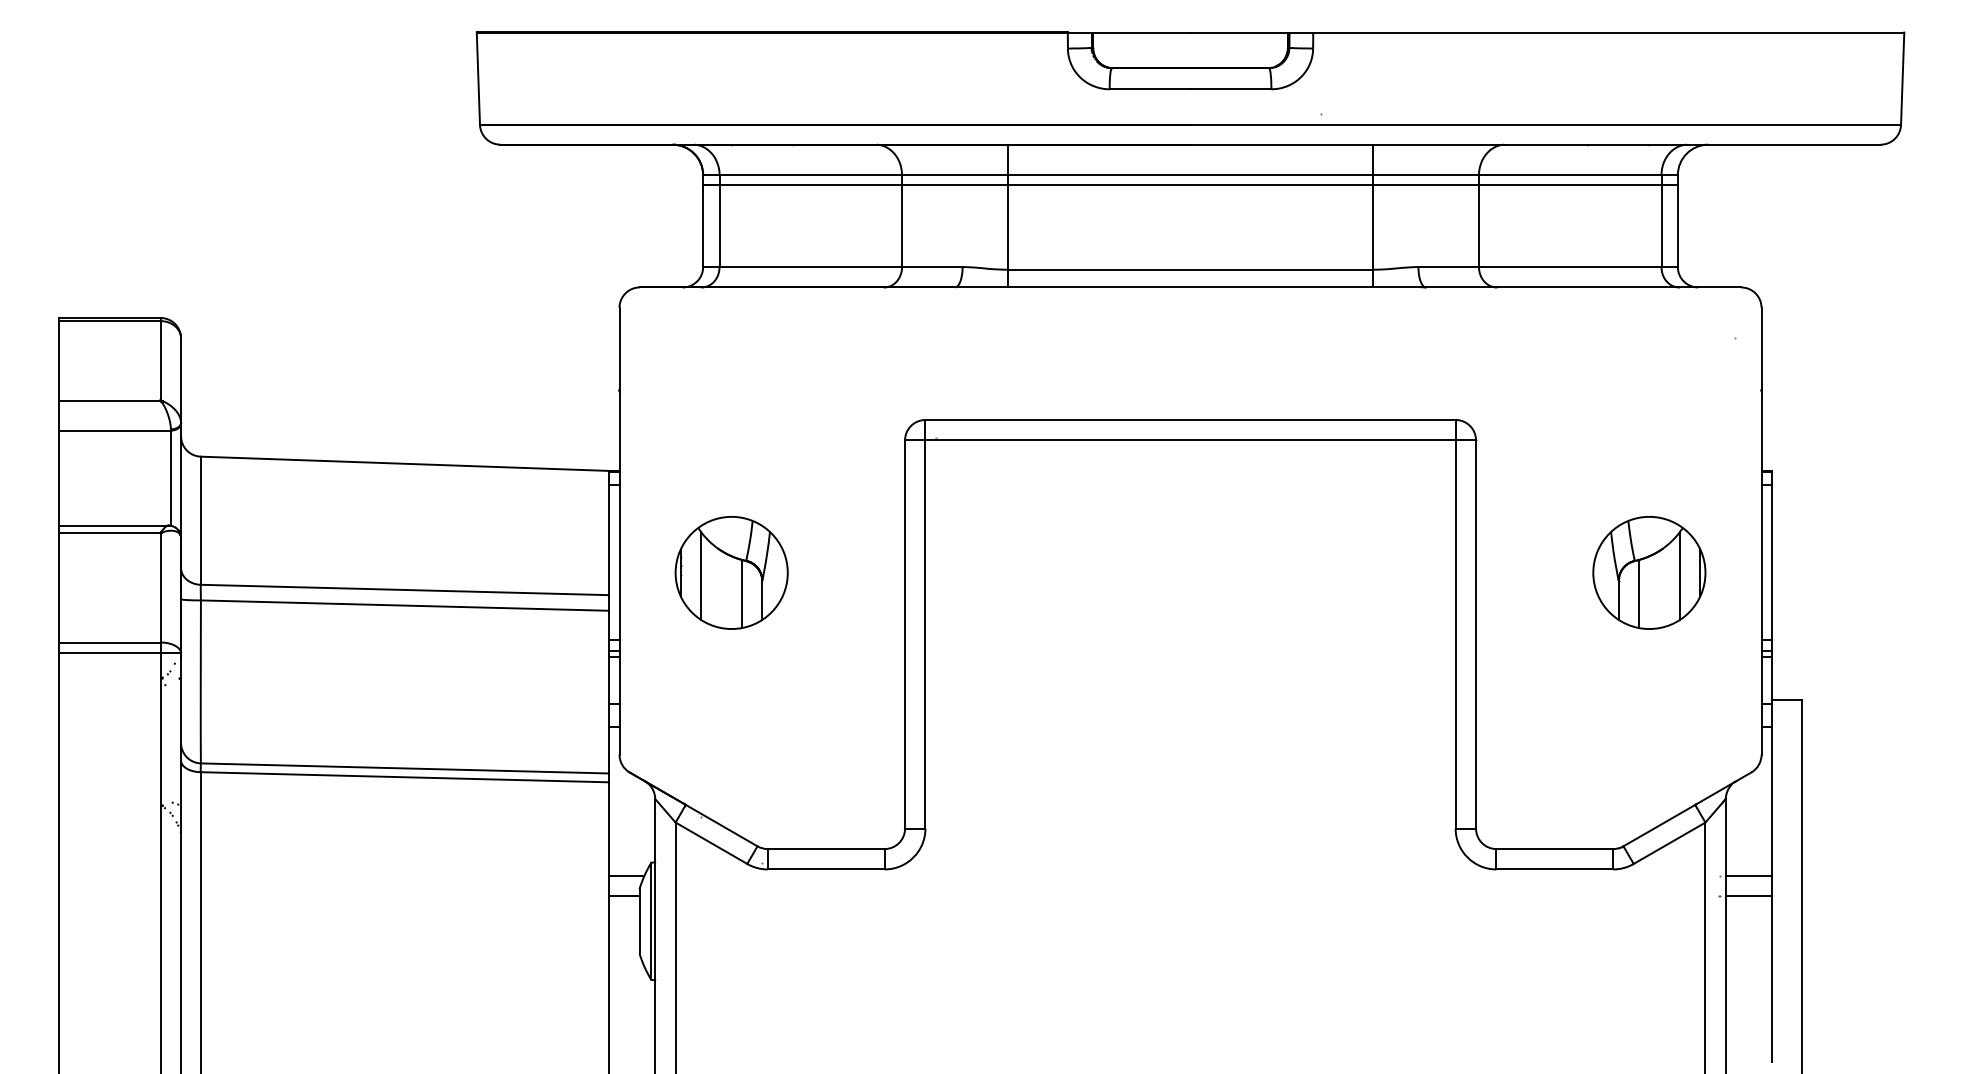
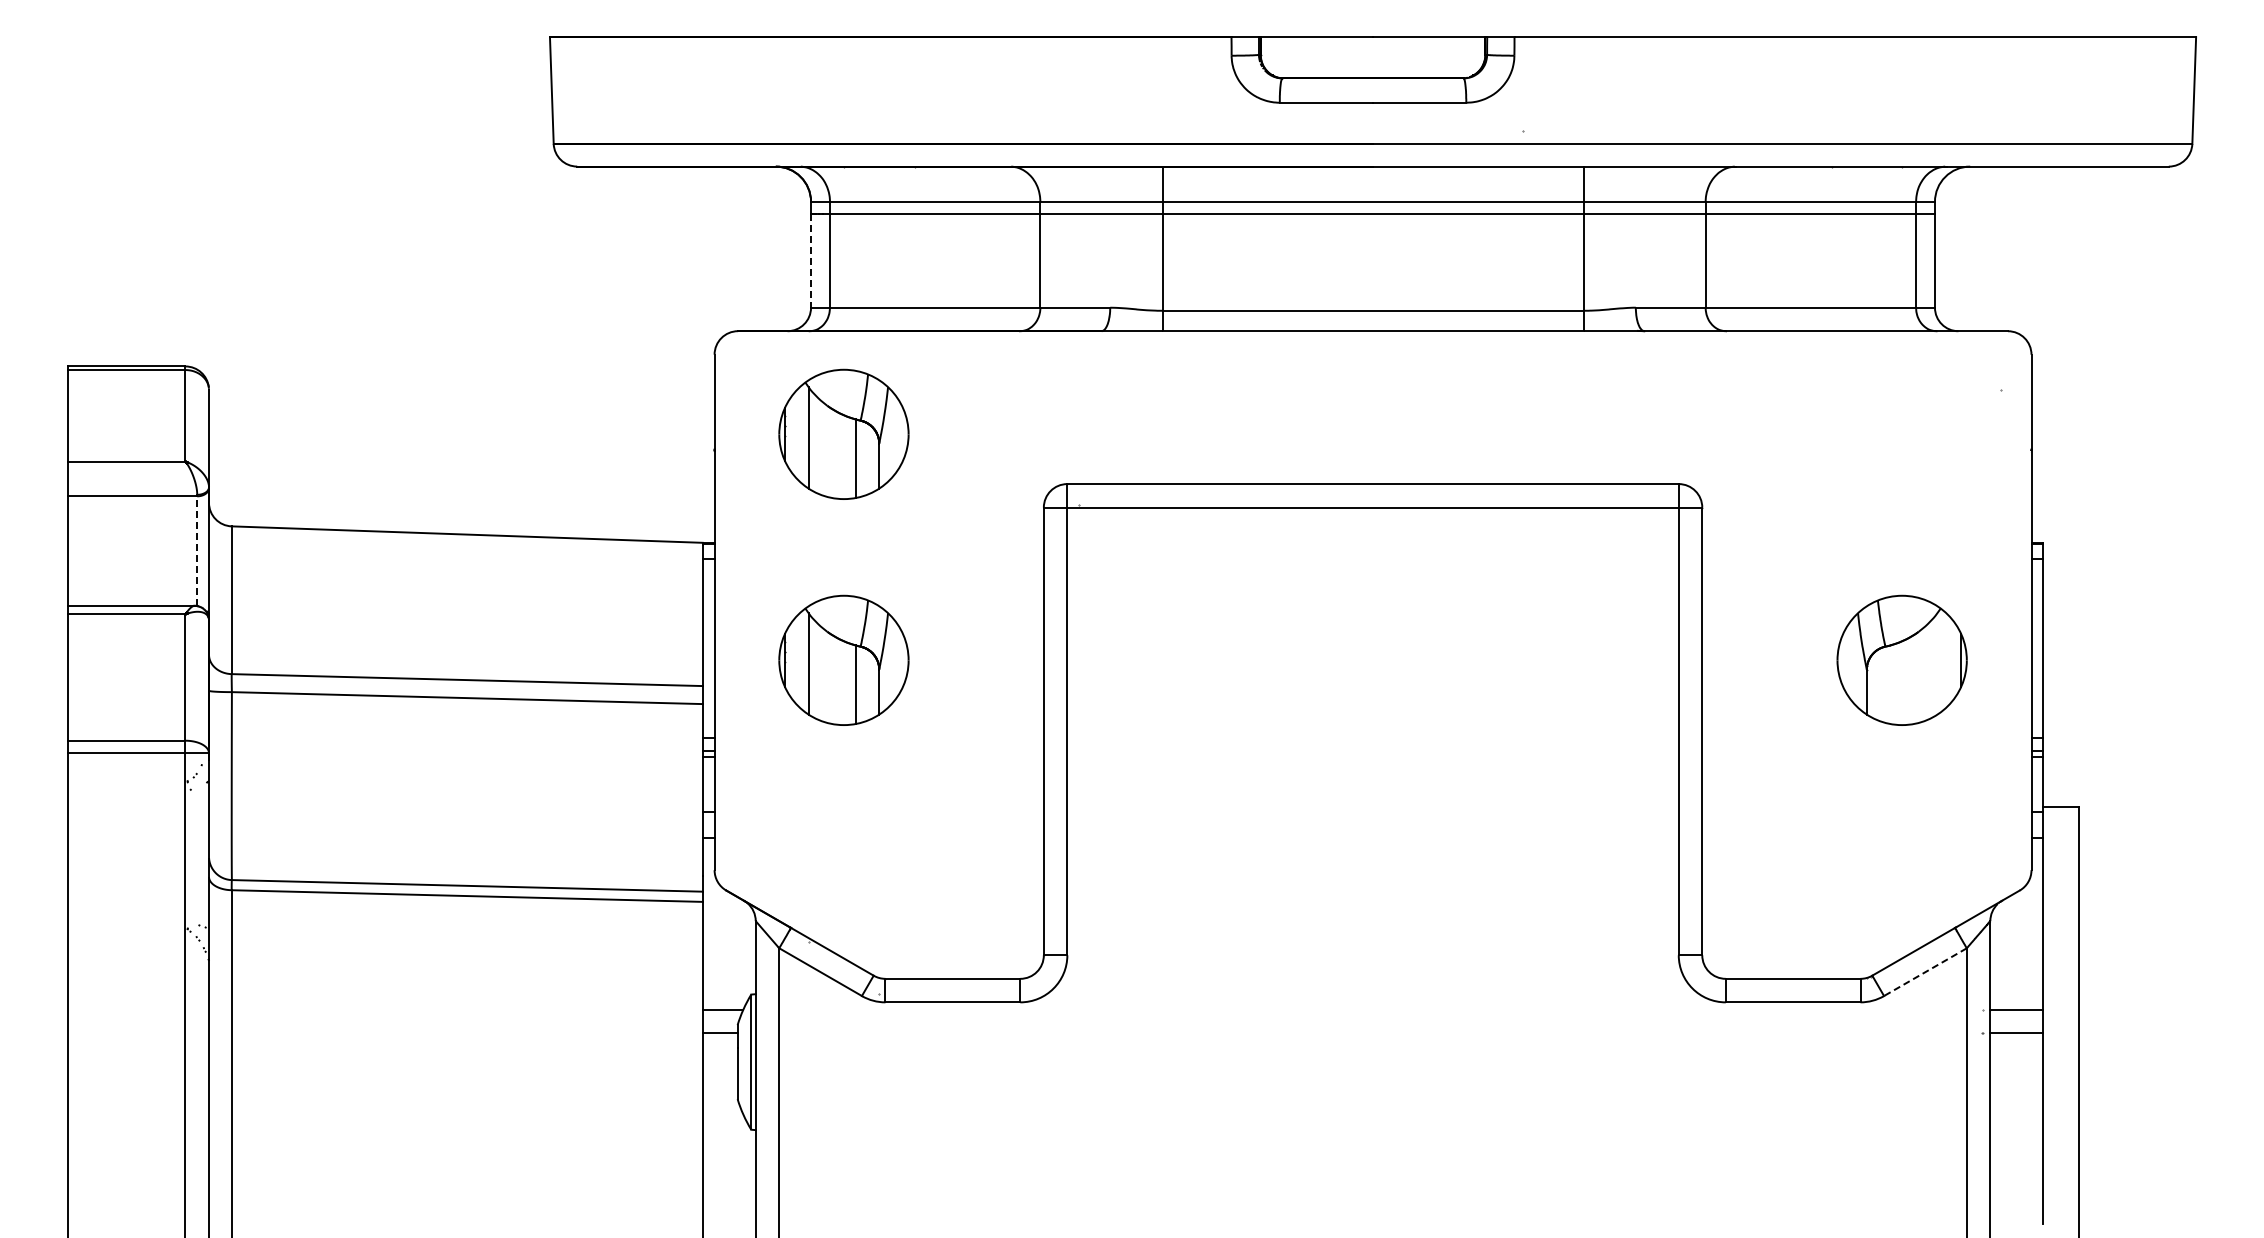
line: (703, 226) -> (811, 261), solid -> dashed
part: (731, 376) -> (843, 433), added
line: (171, 478) -> (197, 551), solid -> dashed
line: (1680, 575) -> (1937, 663), removed
line: (1639, 593) -> (1890, 684), removed
line: (1669, 843) -> (1925, 972), solid -> dashed

